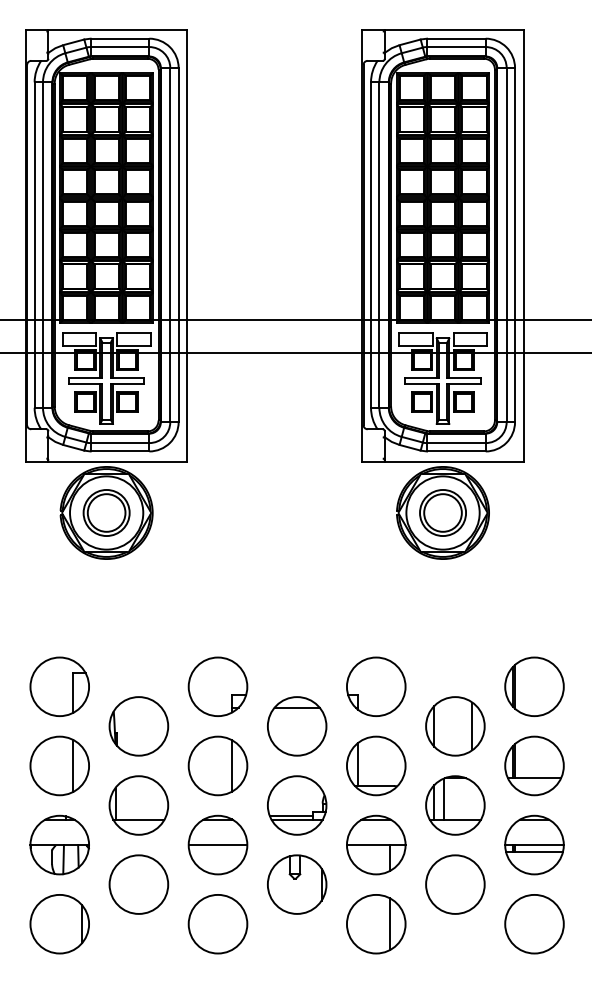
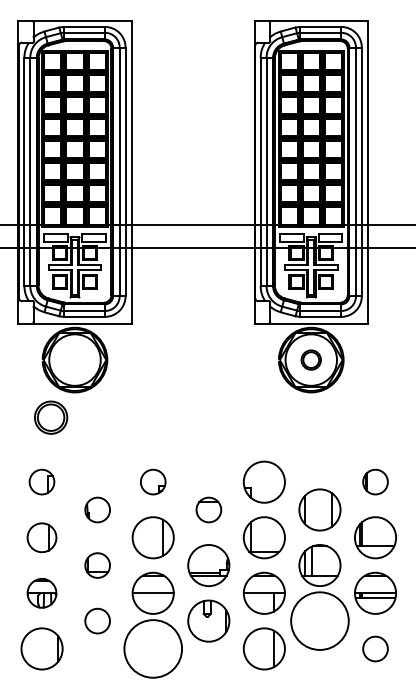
part: (106, 512) -> (51, 417), moved
part: (442, 512) -> (310, 359), size x0.6
part: (59, 686) -> (41, 481), size x0.6
part: (217, 686) -> (152, 481), size x0.6
part: (534, 686) -> (375, 481), size x0.6
part: (138, 726) -> (97, 510), size x0.6
part: (297, 726) -> (209, 510), size x0.6
part: (59, 765) -> (41, 537), size x0.7
part: (138, 805) -> (97, 565), size x0.6
part: (59, 844) -> (41, 592), size x0.7
circle: (138, 884) -> (97, 621), size x0.6
circle: (455, 884) -> (320, 621), size x1.4
circle: (217, 923) -> (152, 648), size x1.4
circle: (534, 924) -> (375, 649), size x0.6

